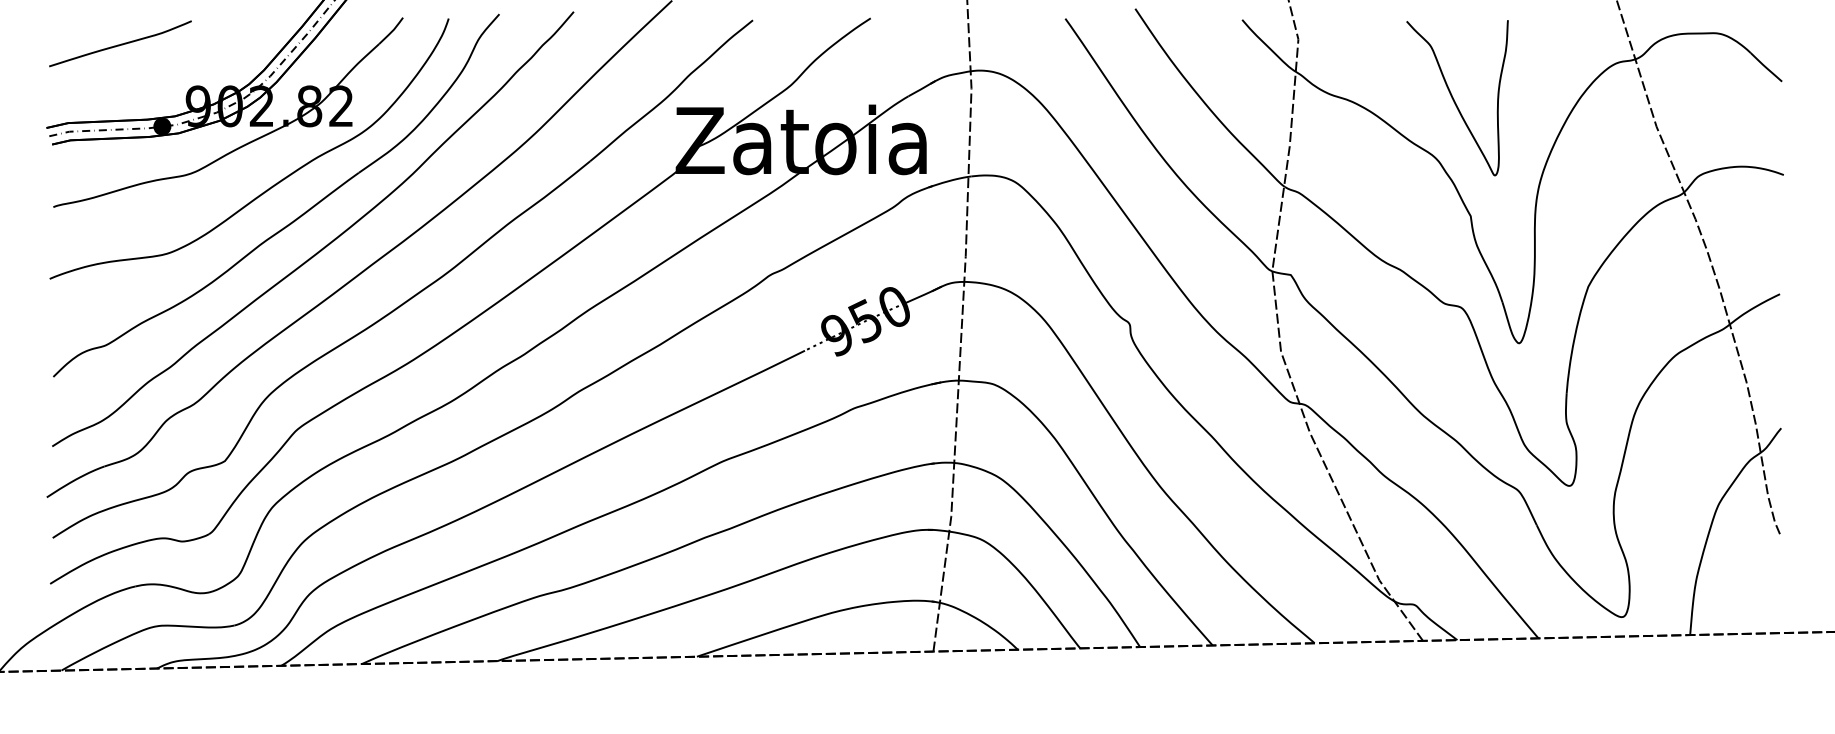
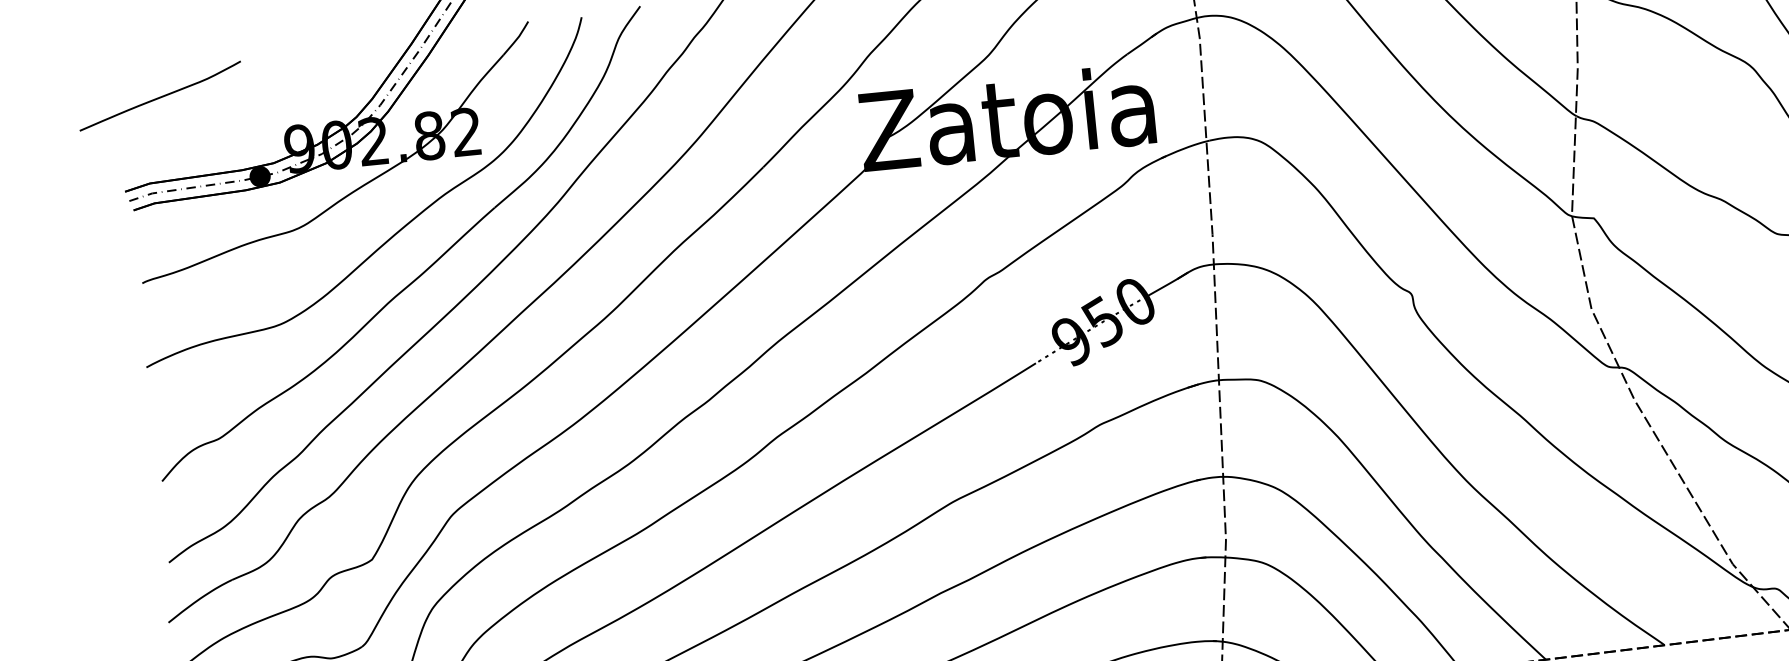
curve: (121, 43) -> (161, 95), moved

